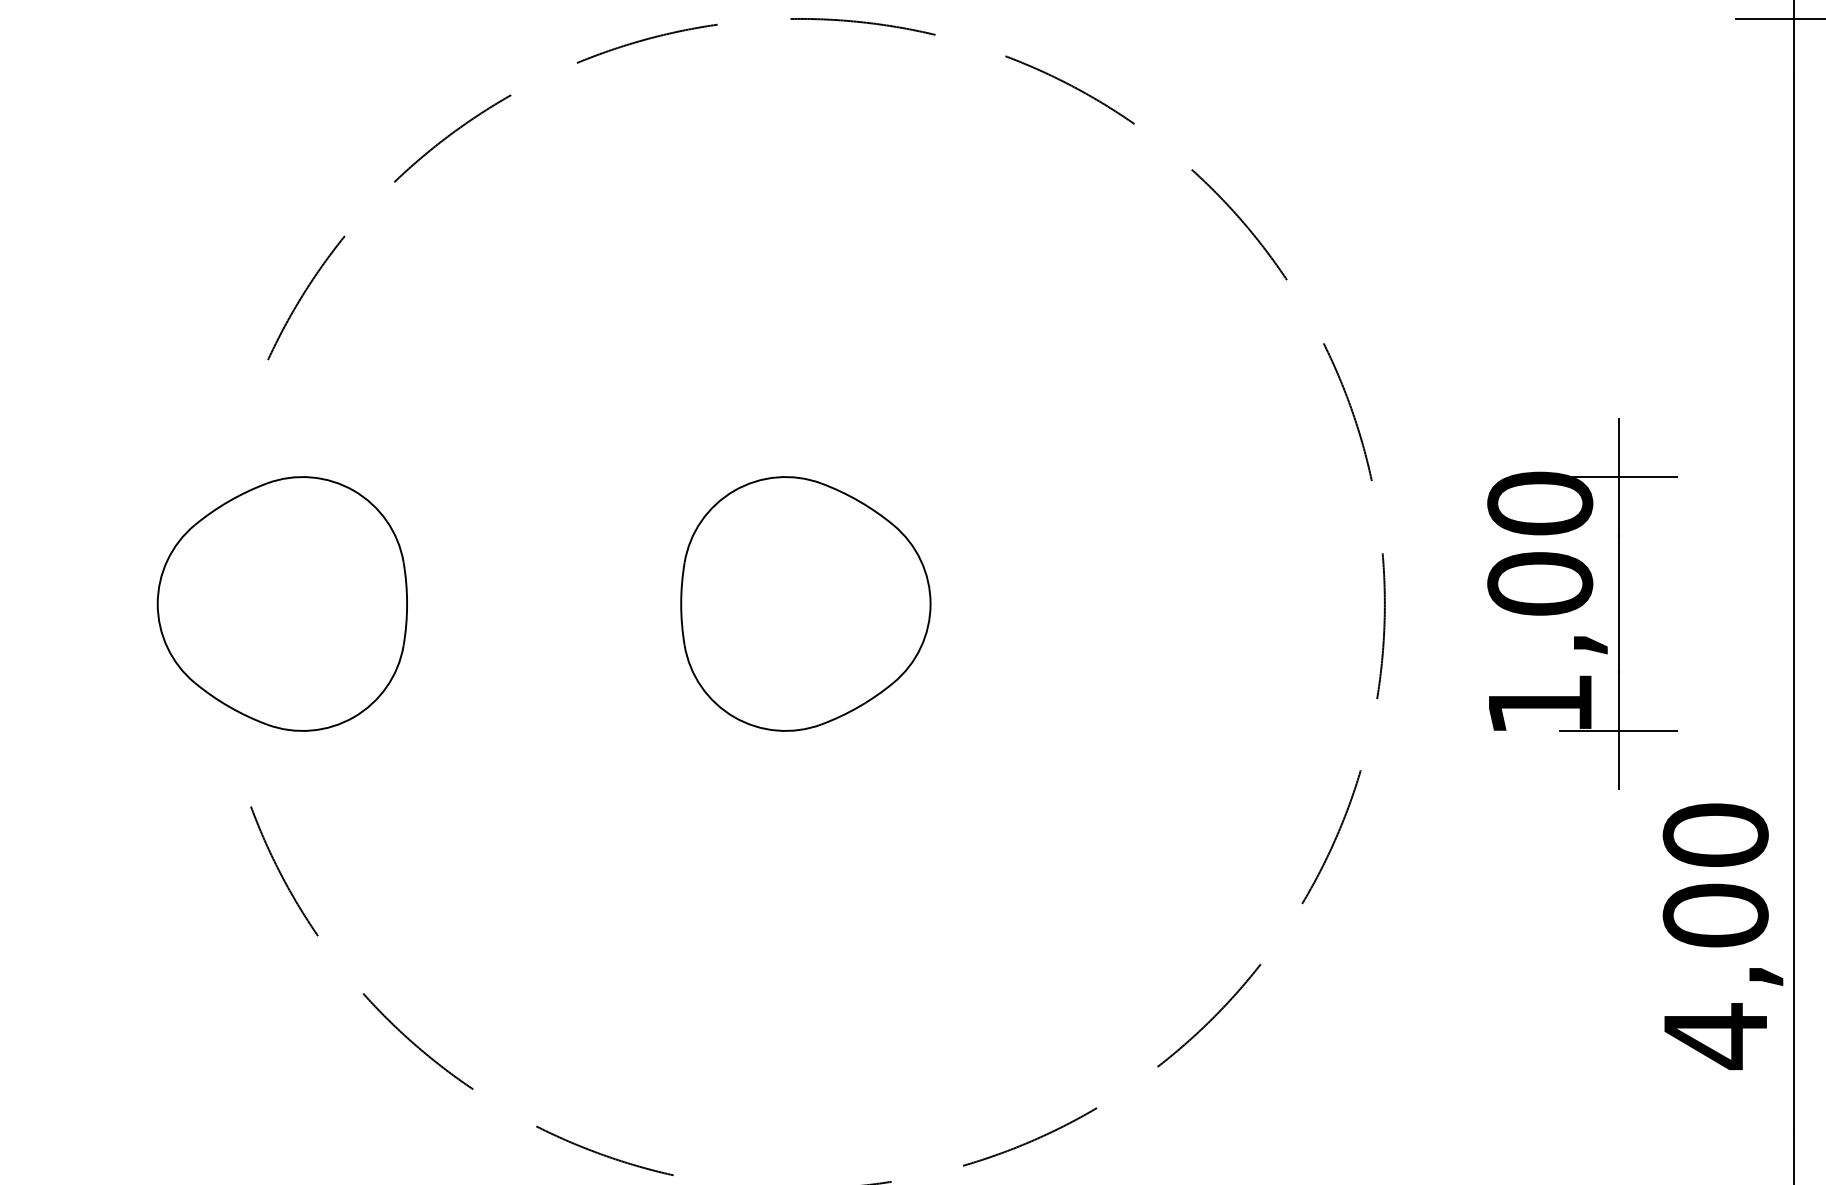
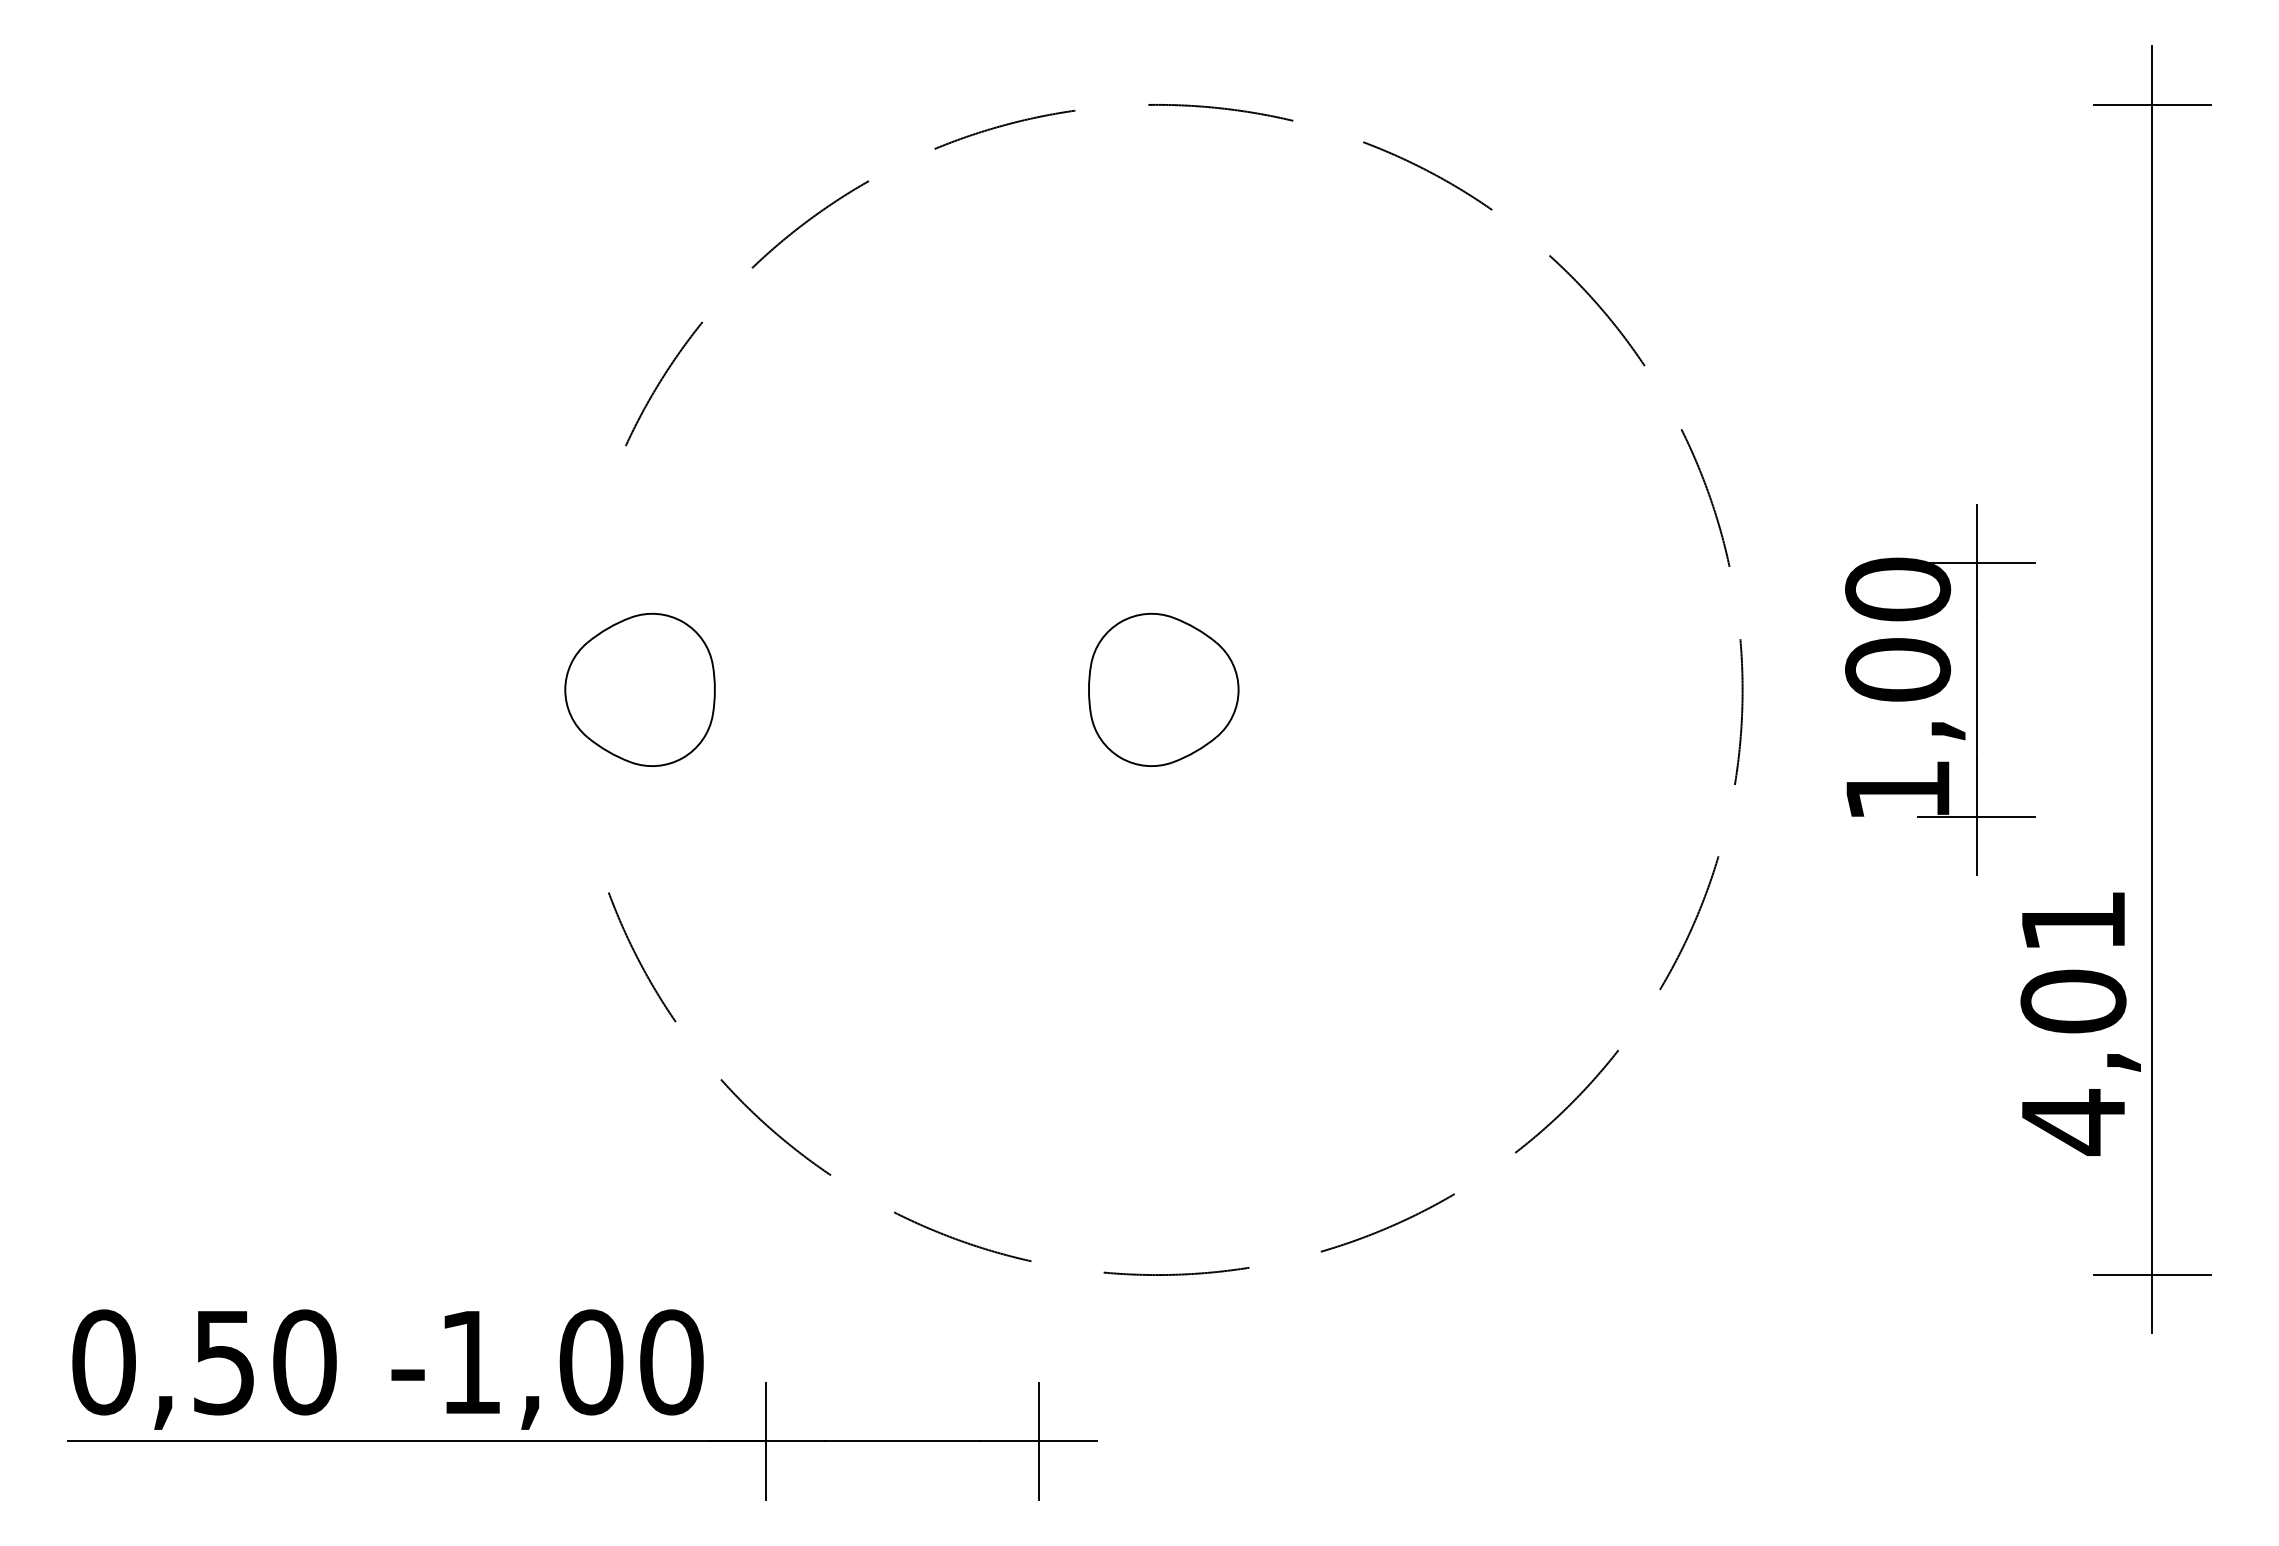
part: (281, 603) -> (639, 689), size x0.6
part: (805, 603) -> (1163, 689), size x0.6
text: (1715, 834) -> (2073, 920), 4,00 -> 4,01

